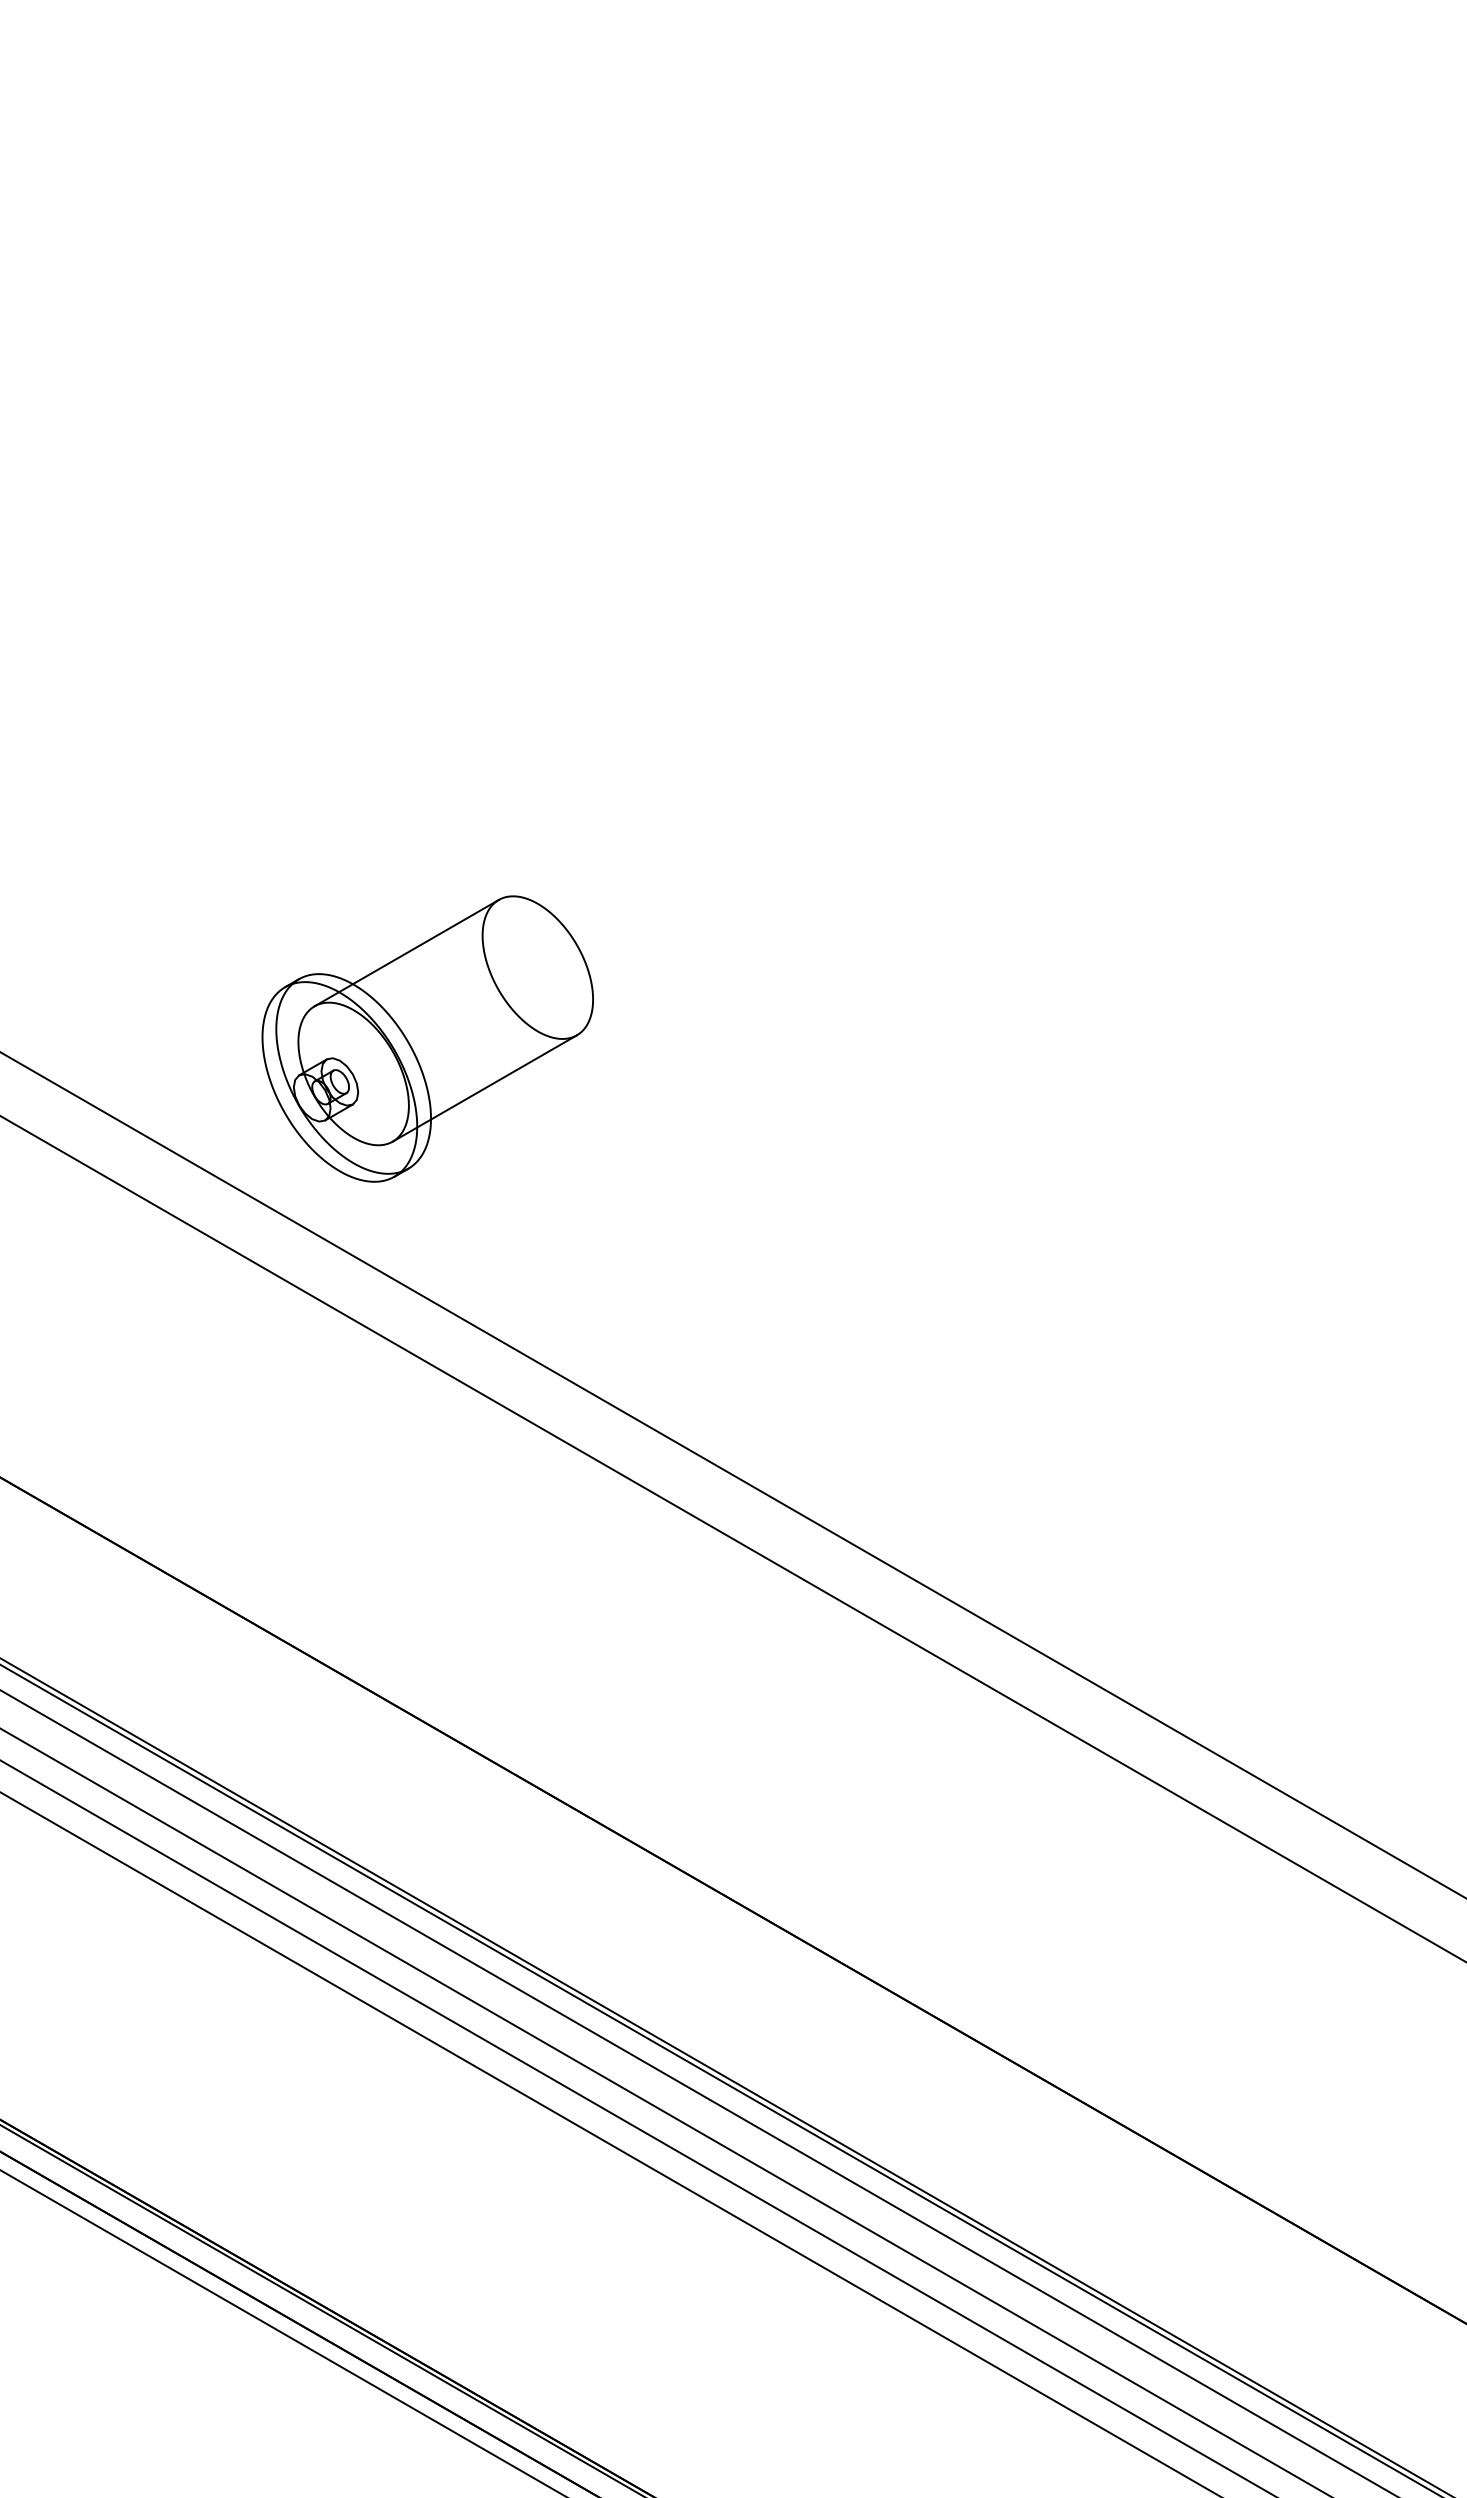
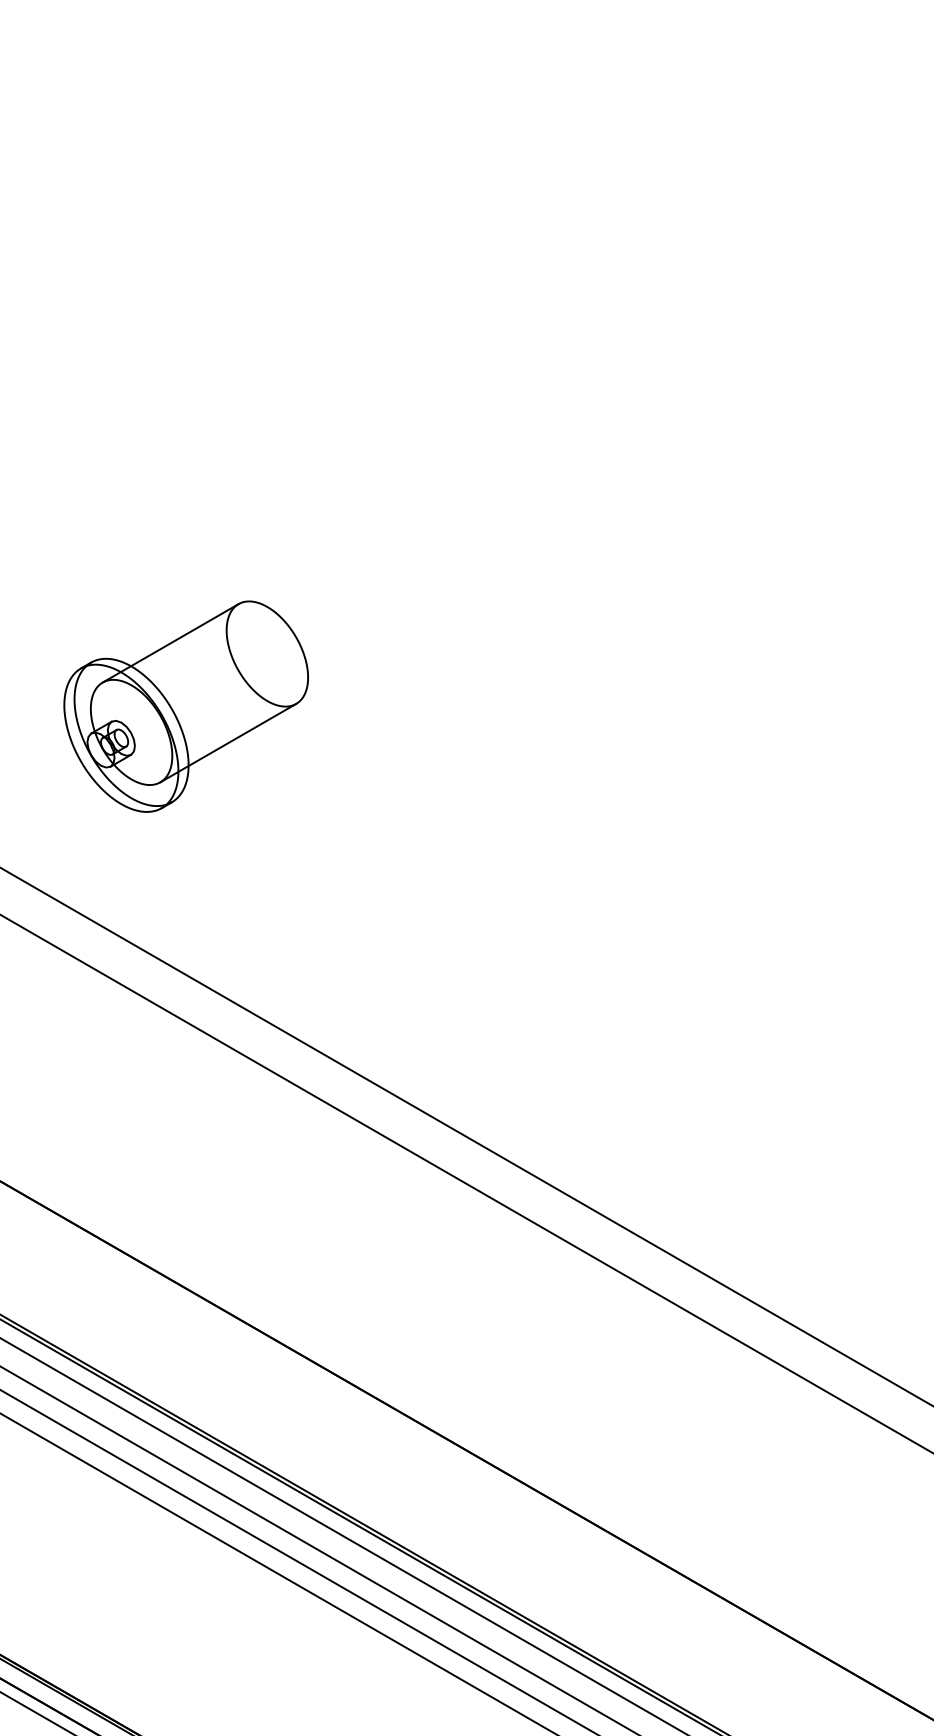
part: (427, 1038) -> (186, 706), moved

